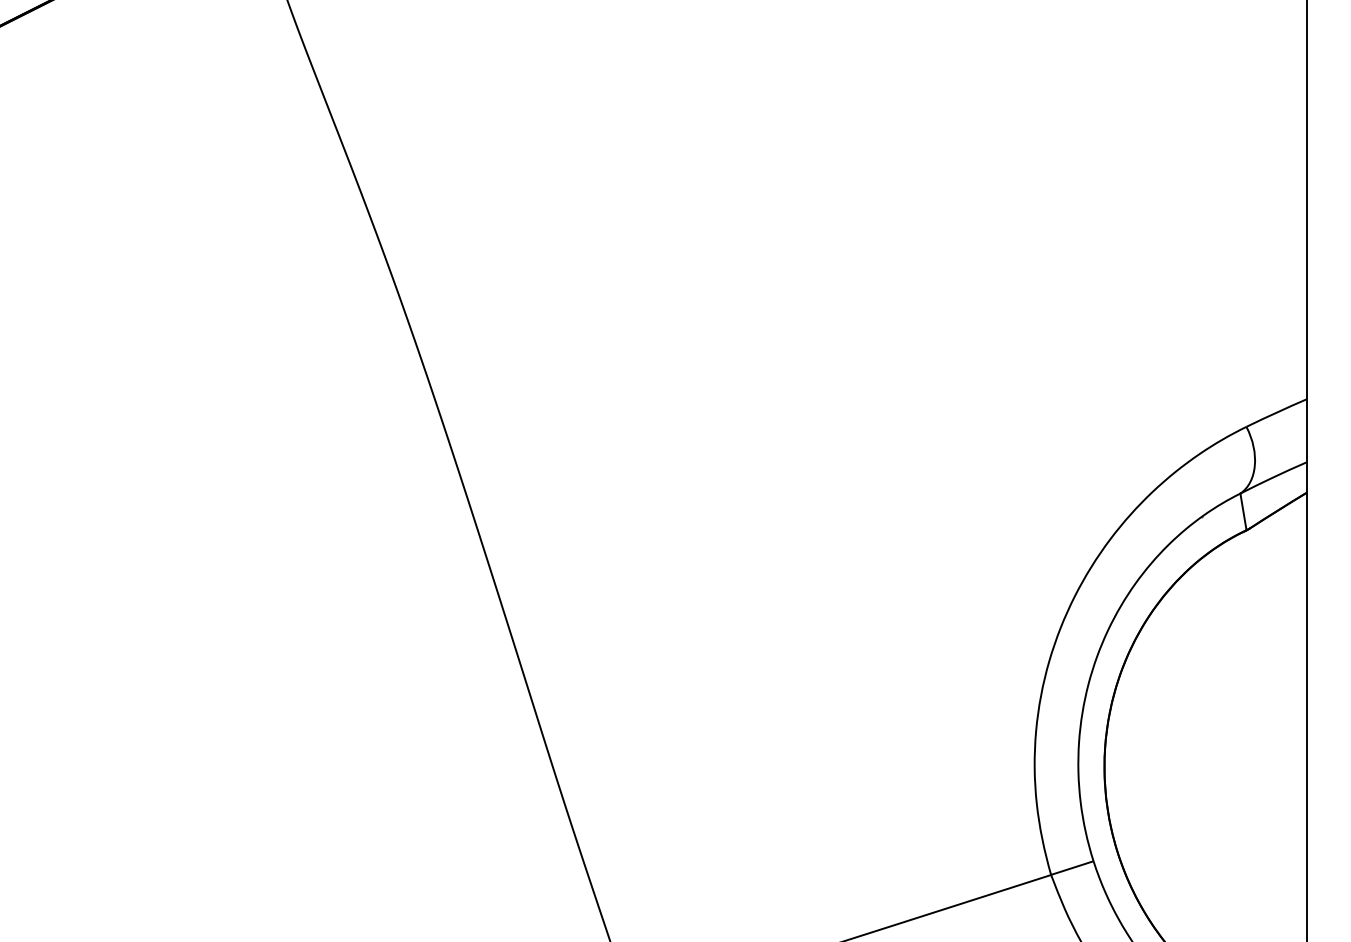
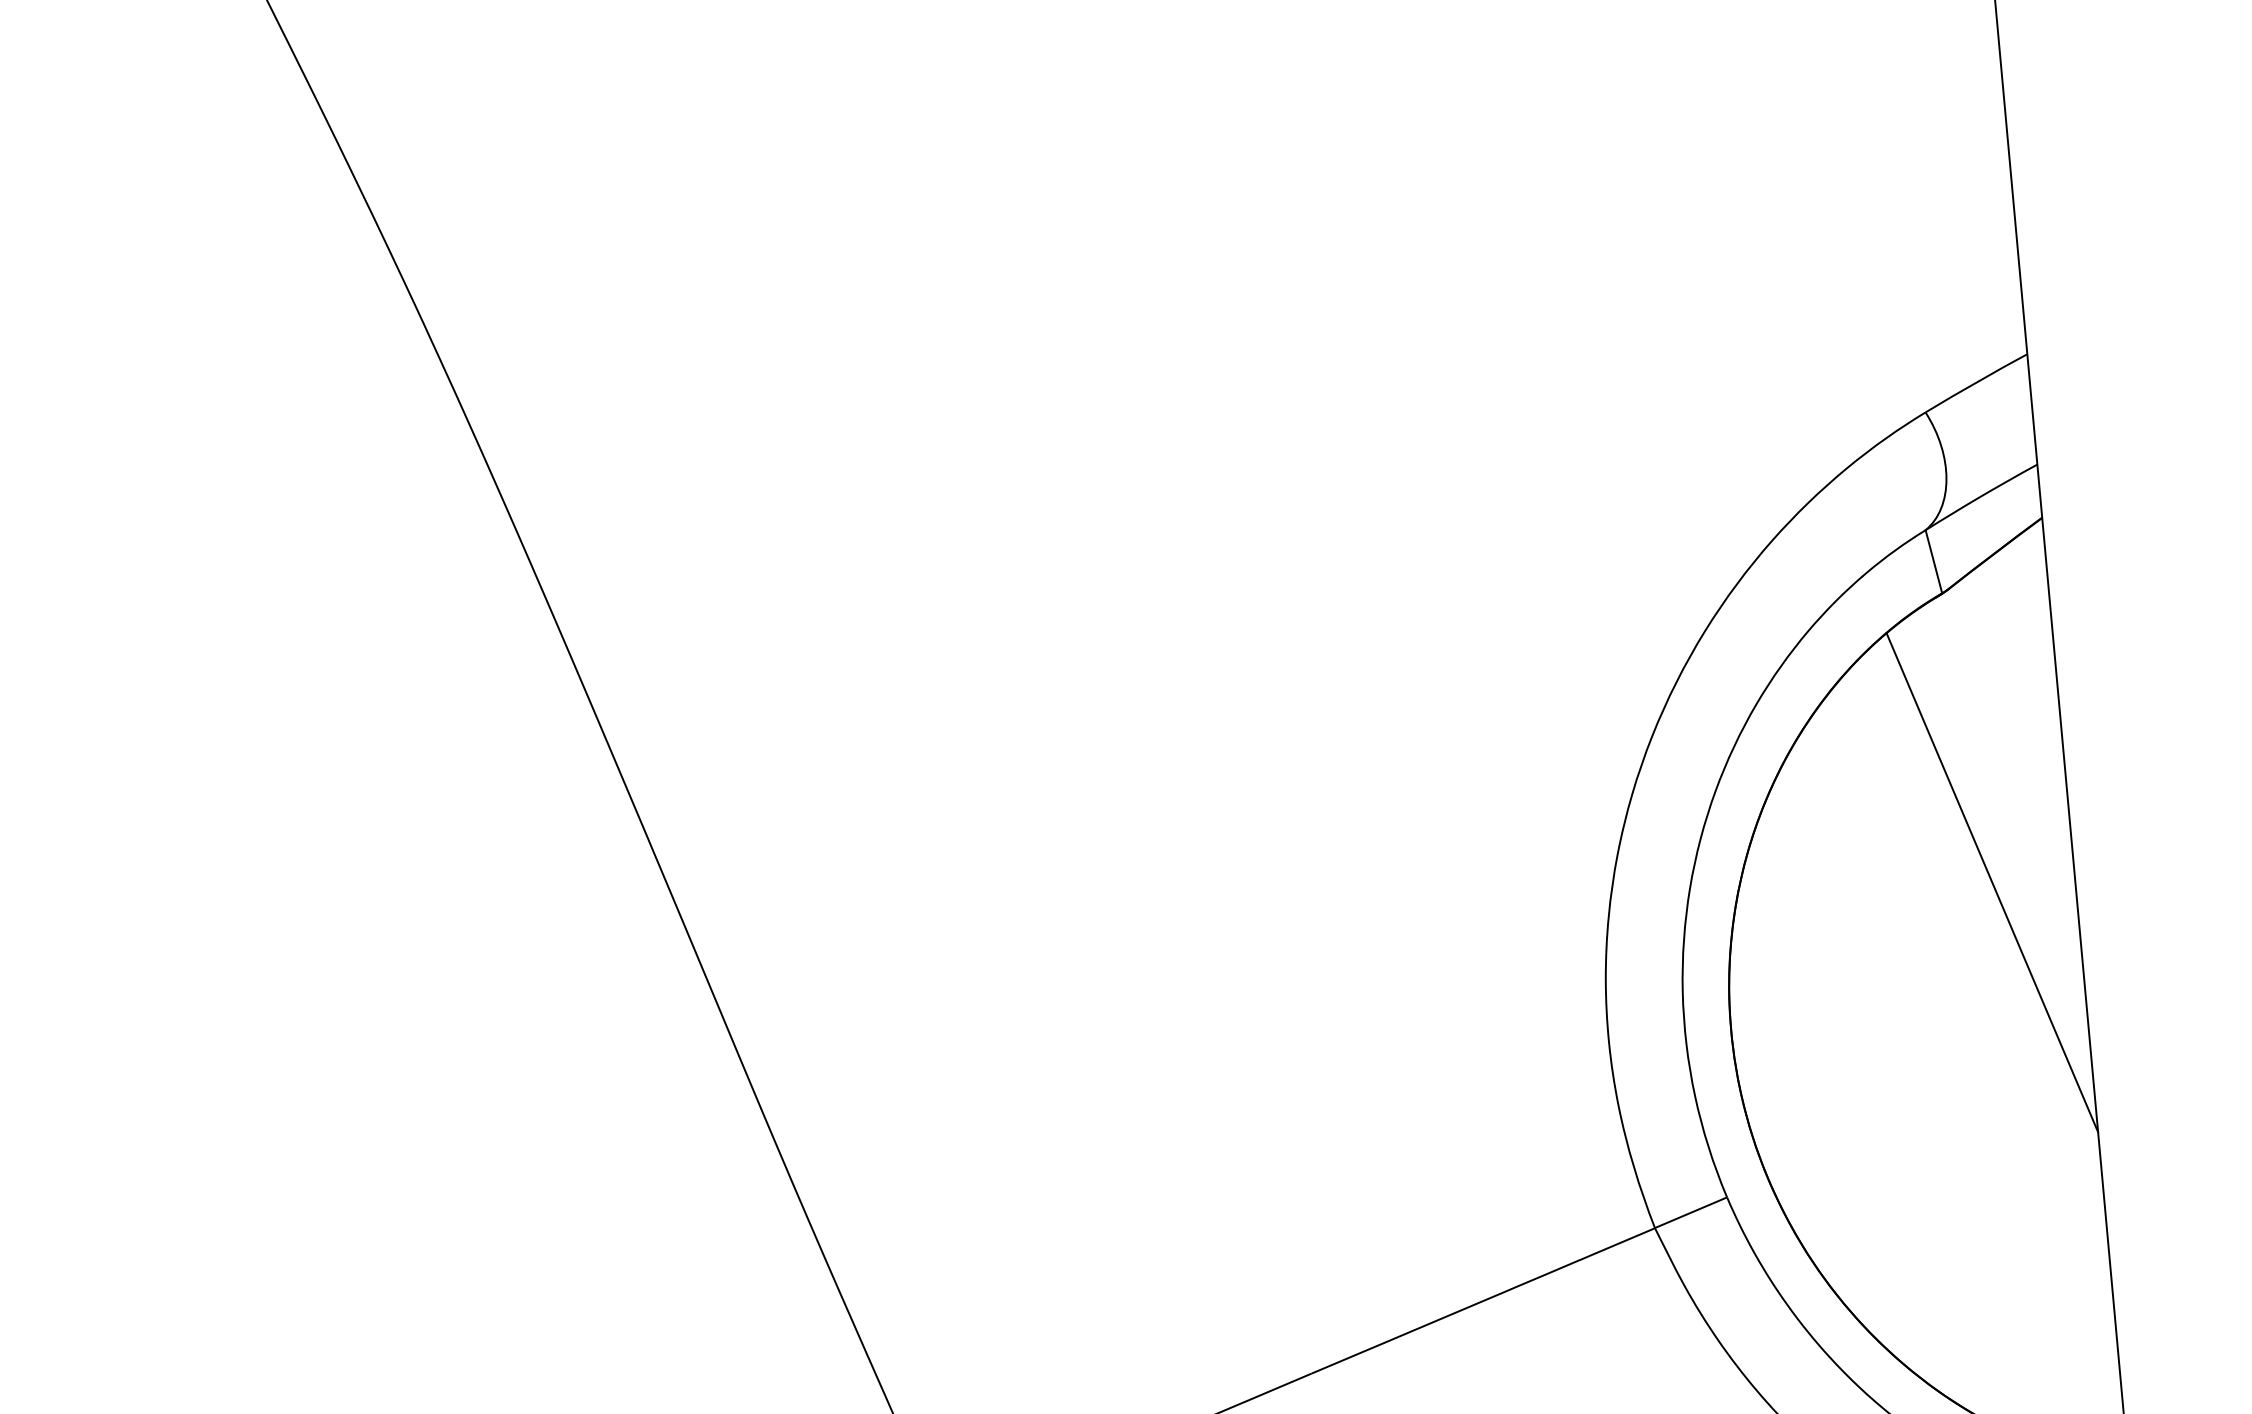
line: (1259, 696) -> (1991, 882), added

